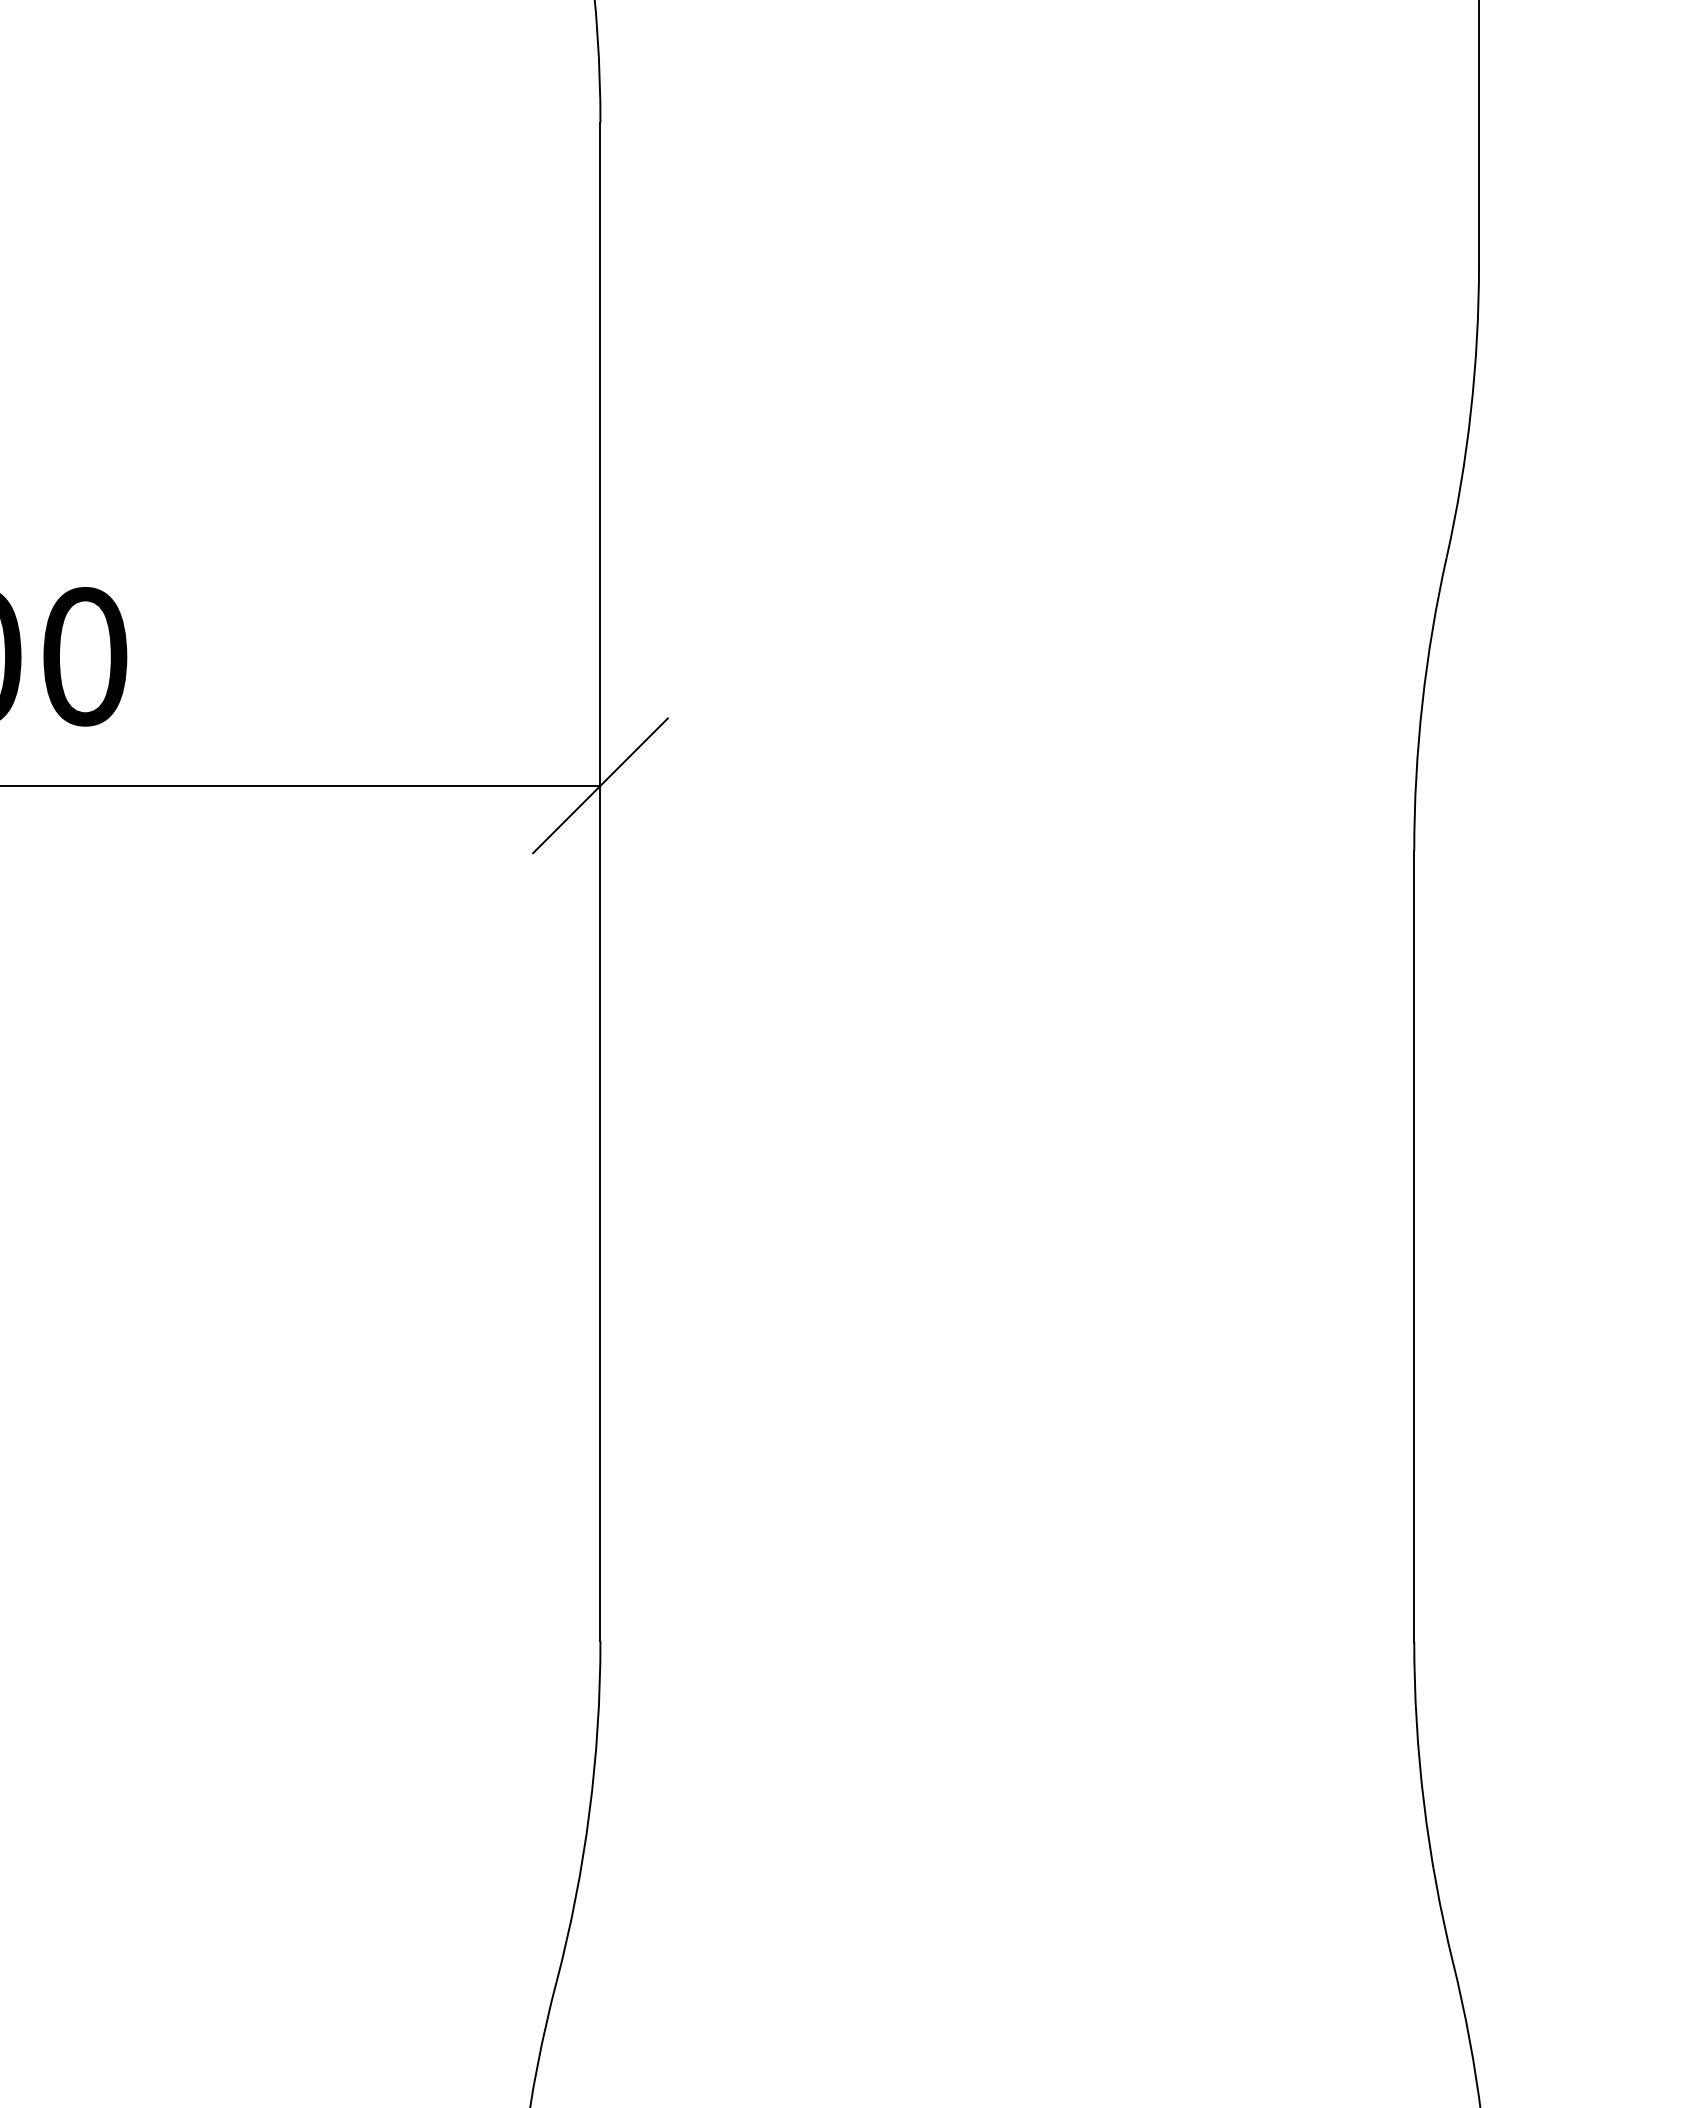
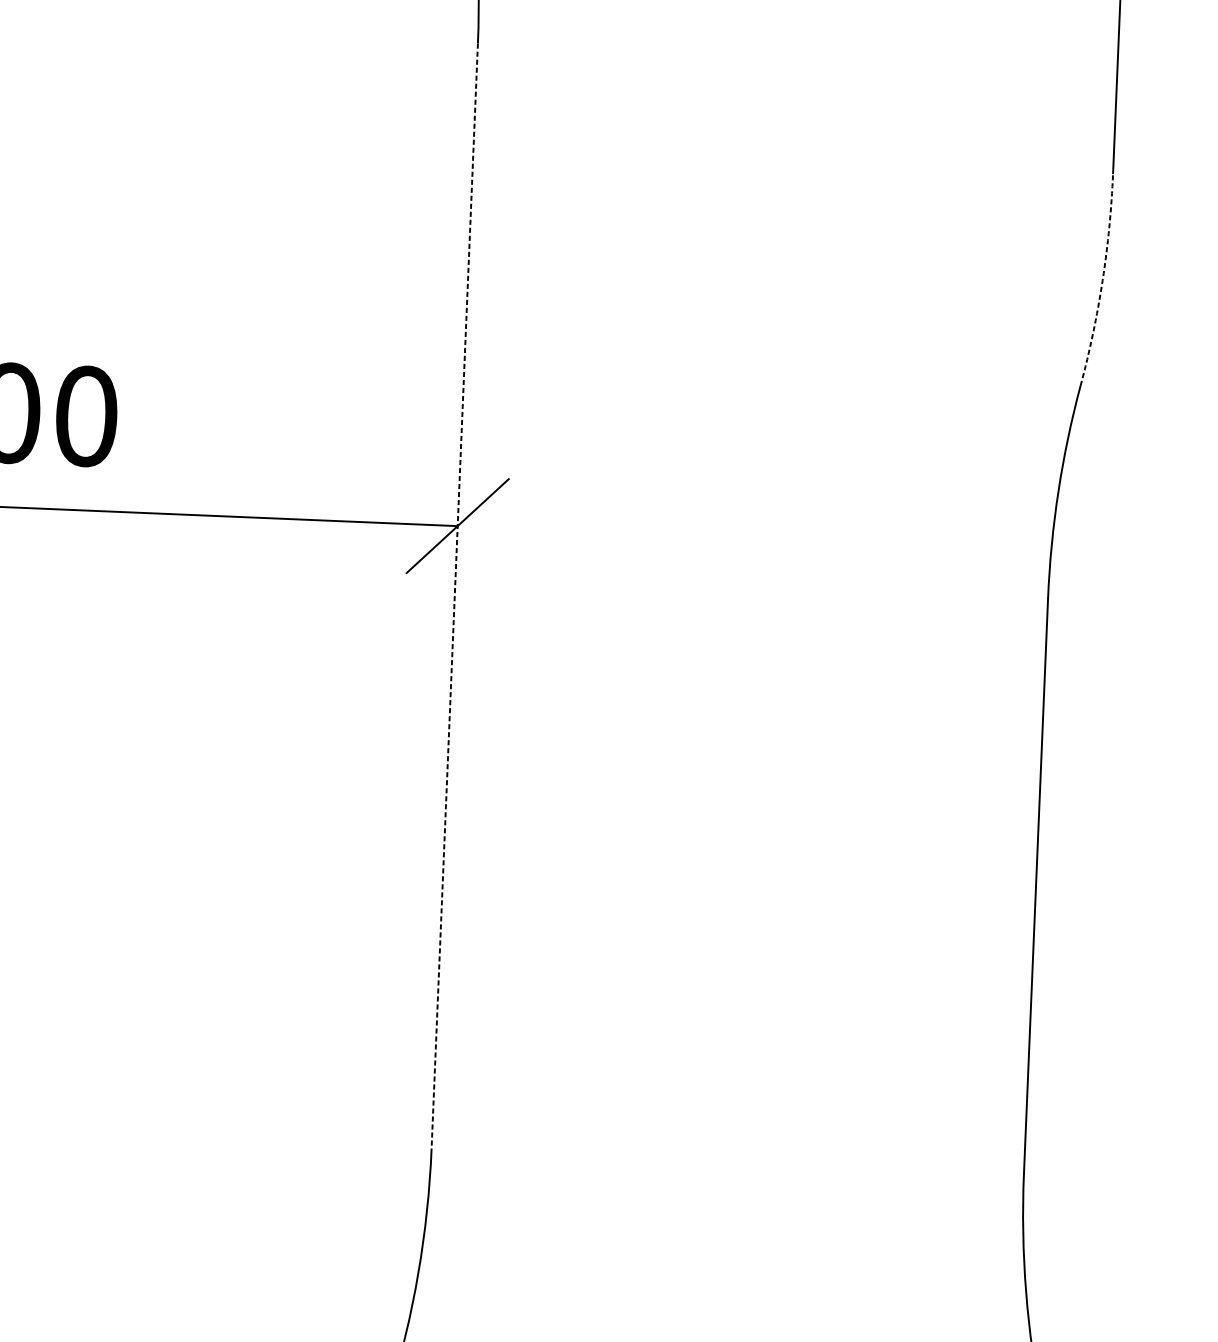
arc: (1470, 411) -> (1102, 280), solid -> dashed
line: (600, 882) -> (454, 596), solid -> dashed

